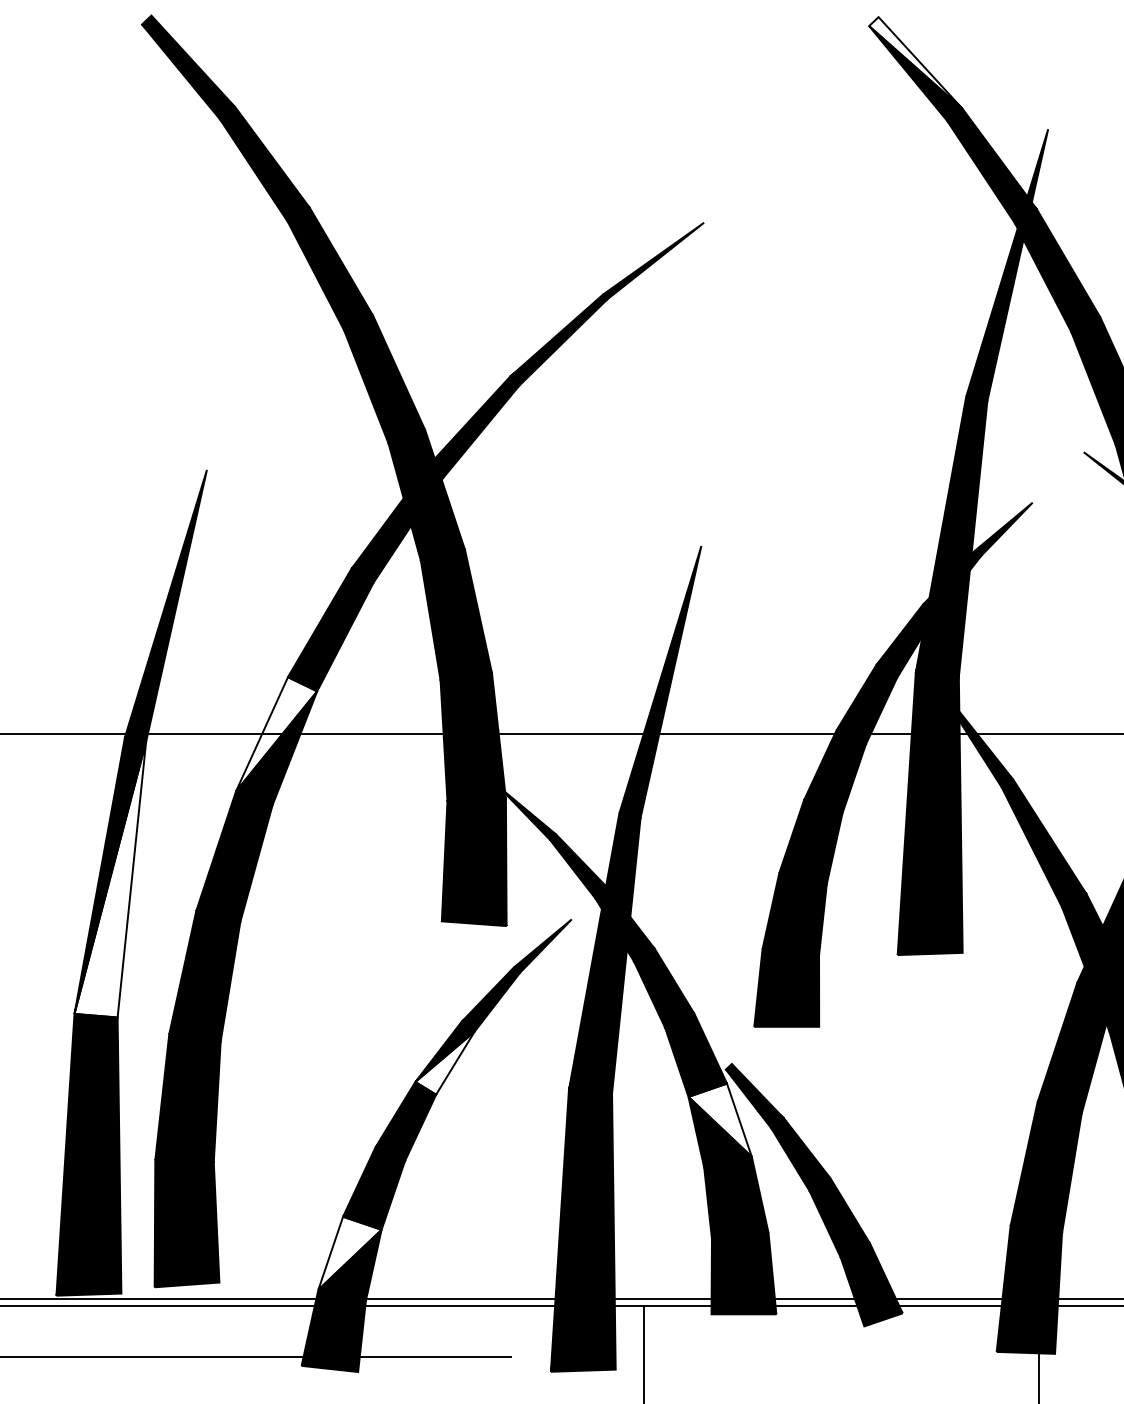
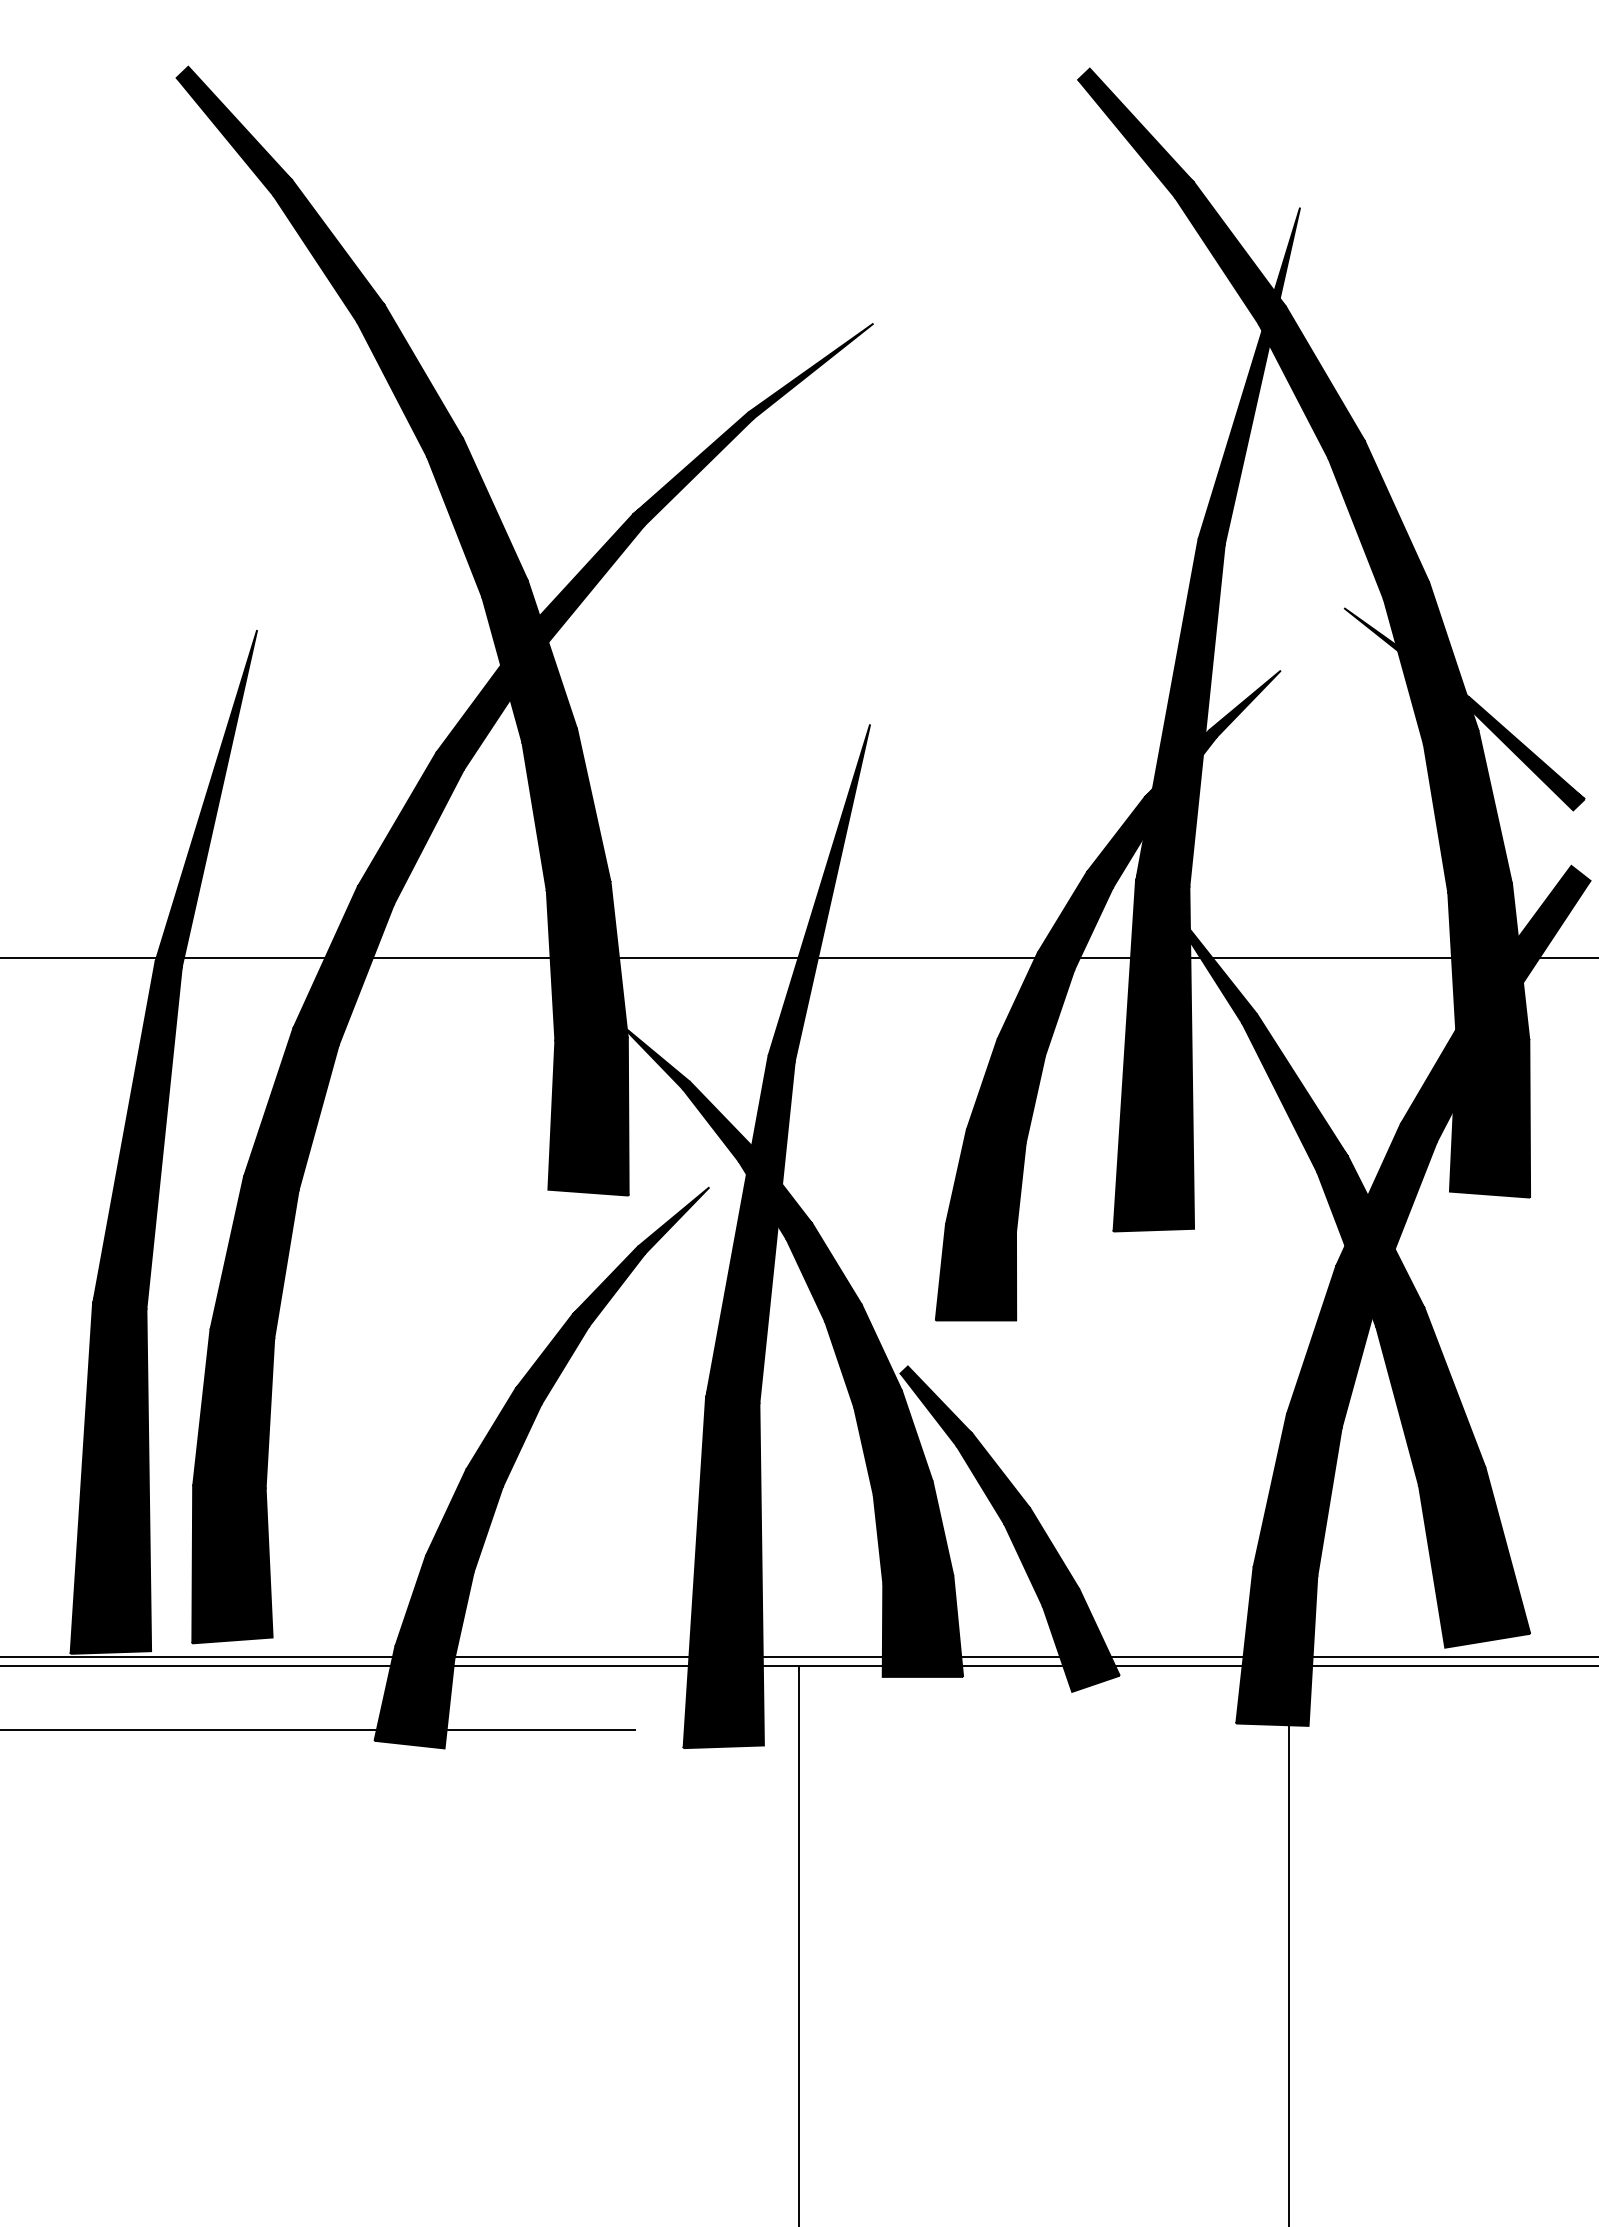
fill: (916, 62) -> (1136, 125), added
fill: (276, 734) -> (343, 957), added
fill: (109, 879) -> (136, 1137), added
fill: (445, 1063) -> (552, 1365), added
fill: (720, 1119) -> (893, 1435), added
fill: (349, 1252) -> (434, 1600), added

